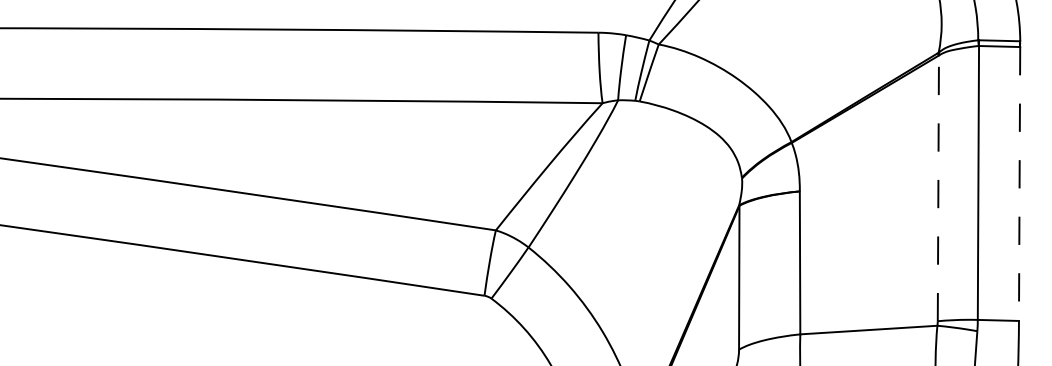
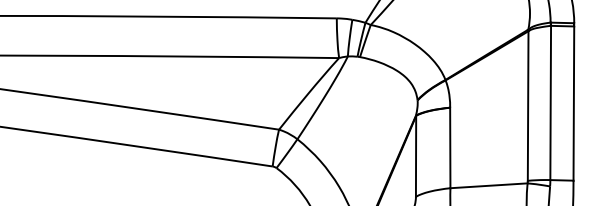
line: (1018, 185) -> (573, 104), dashed -> solid
line: (938, 189) -> (528, 106), dashed -> solid

